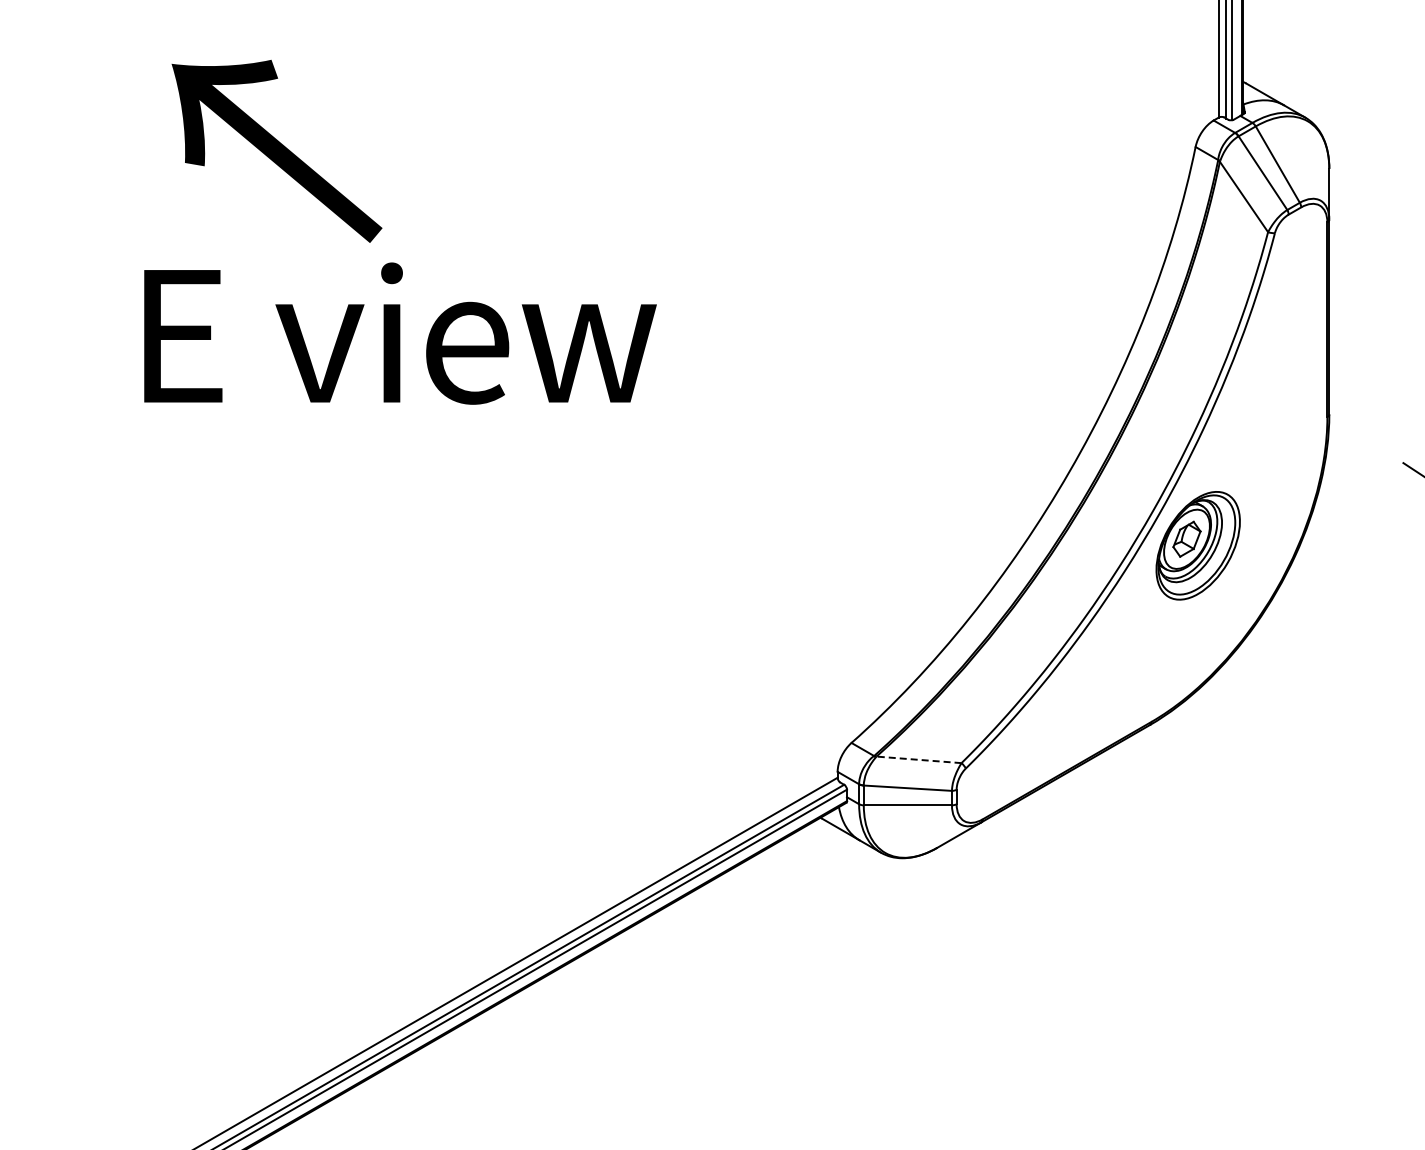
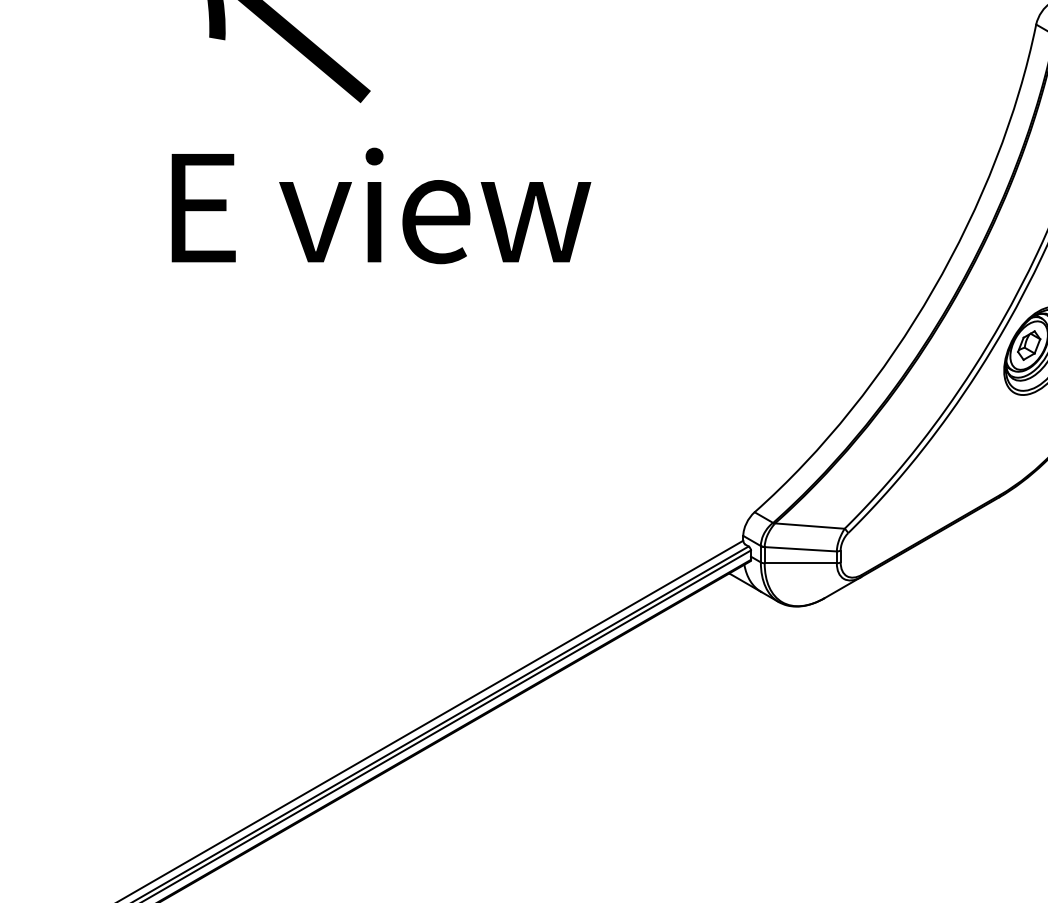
text: (400, 333) -> (381, 205), moved
line: (919, 759) -> (810, 525), dashed -> solid

